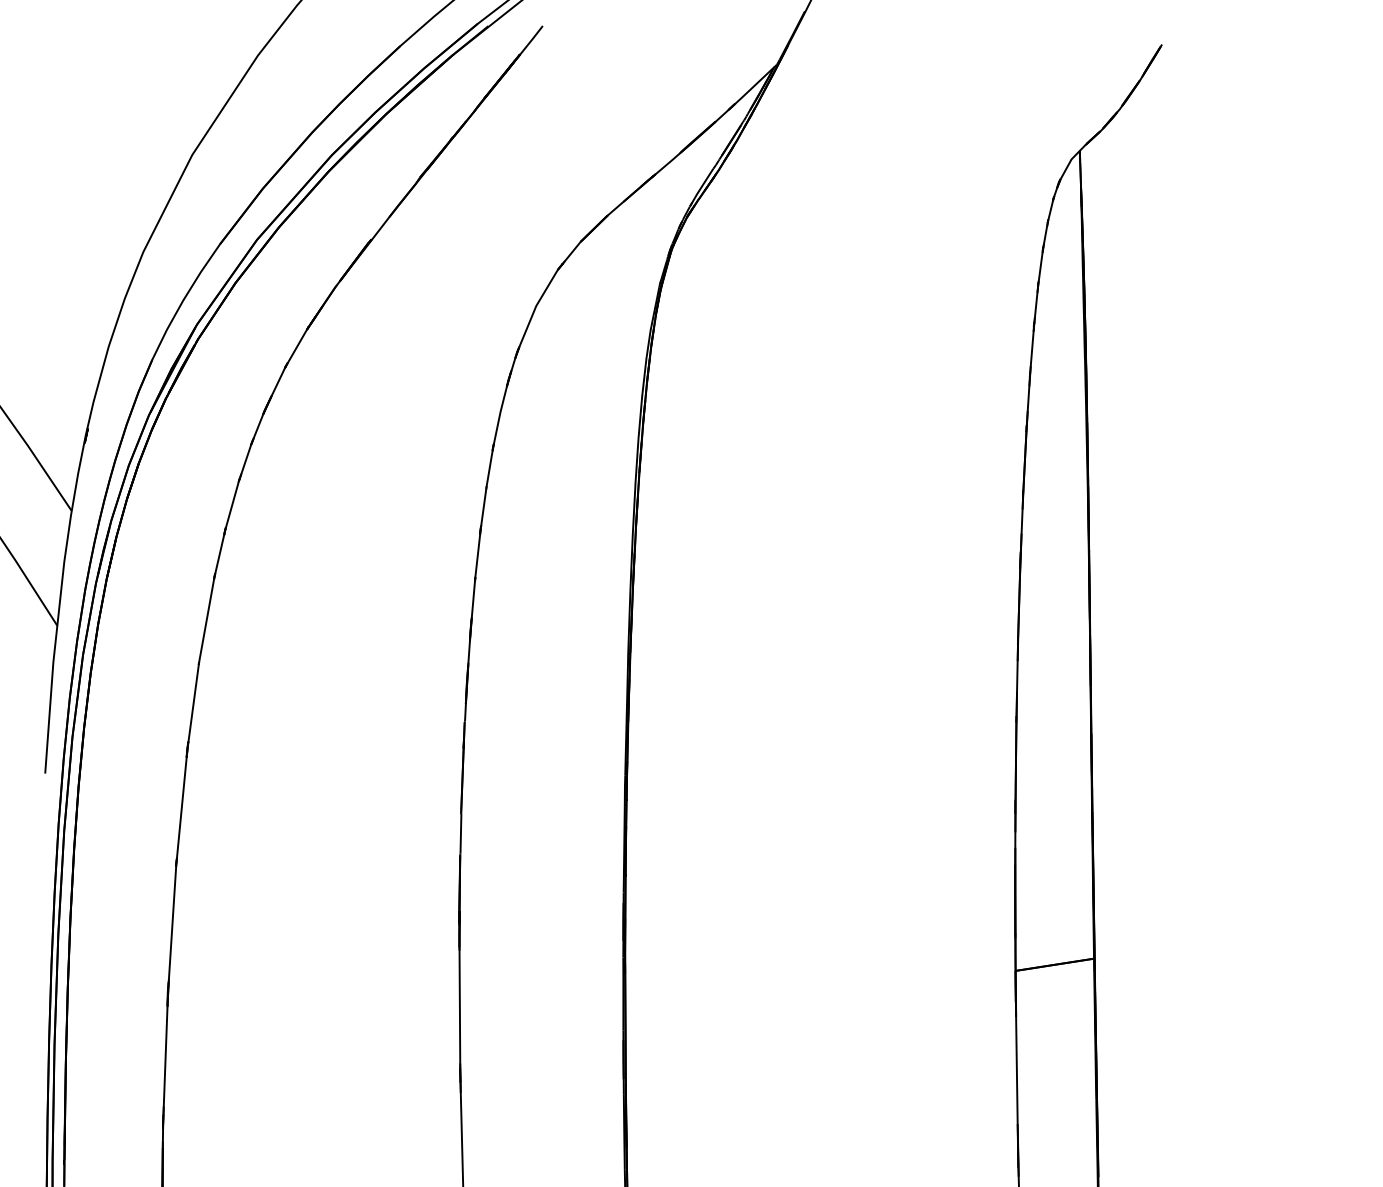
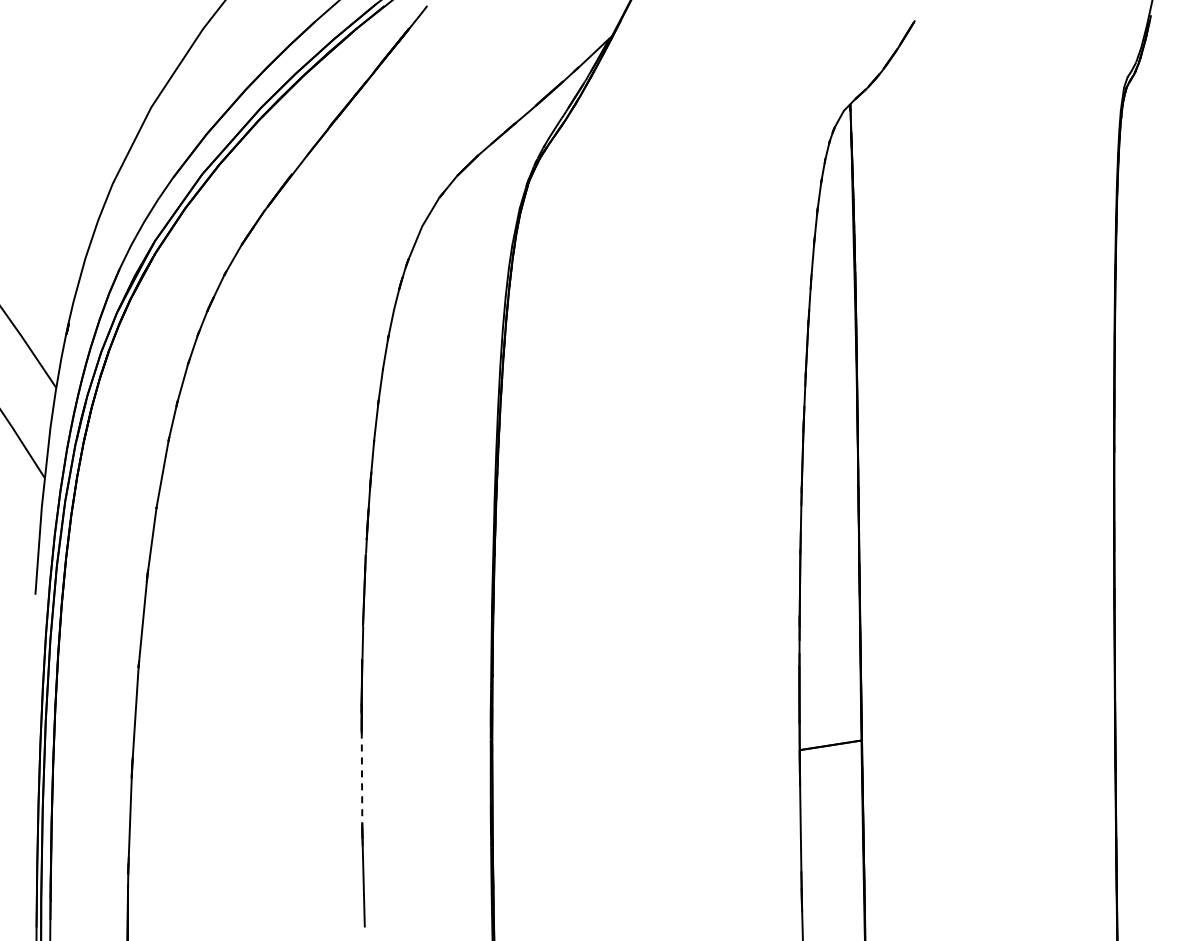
line: (460, 1008) -> (362, 779), solid -> dashed

